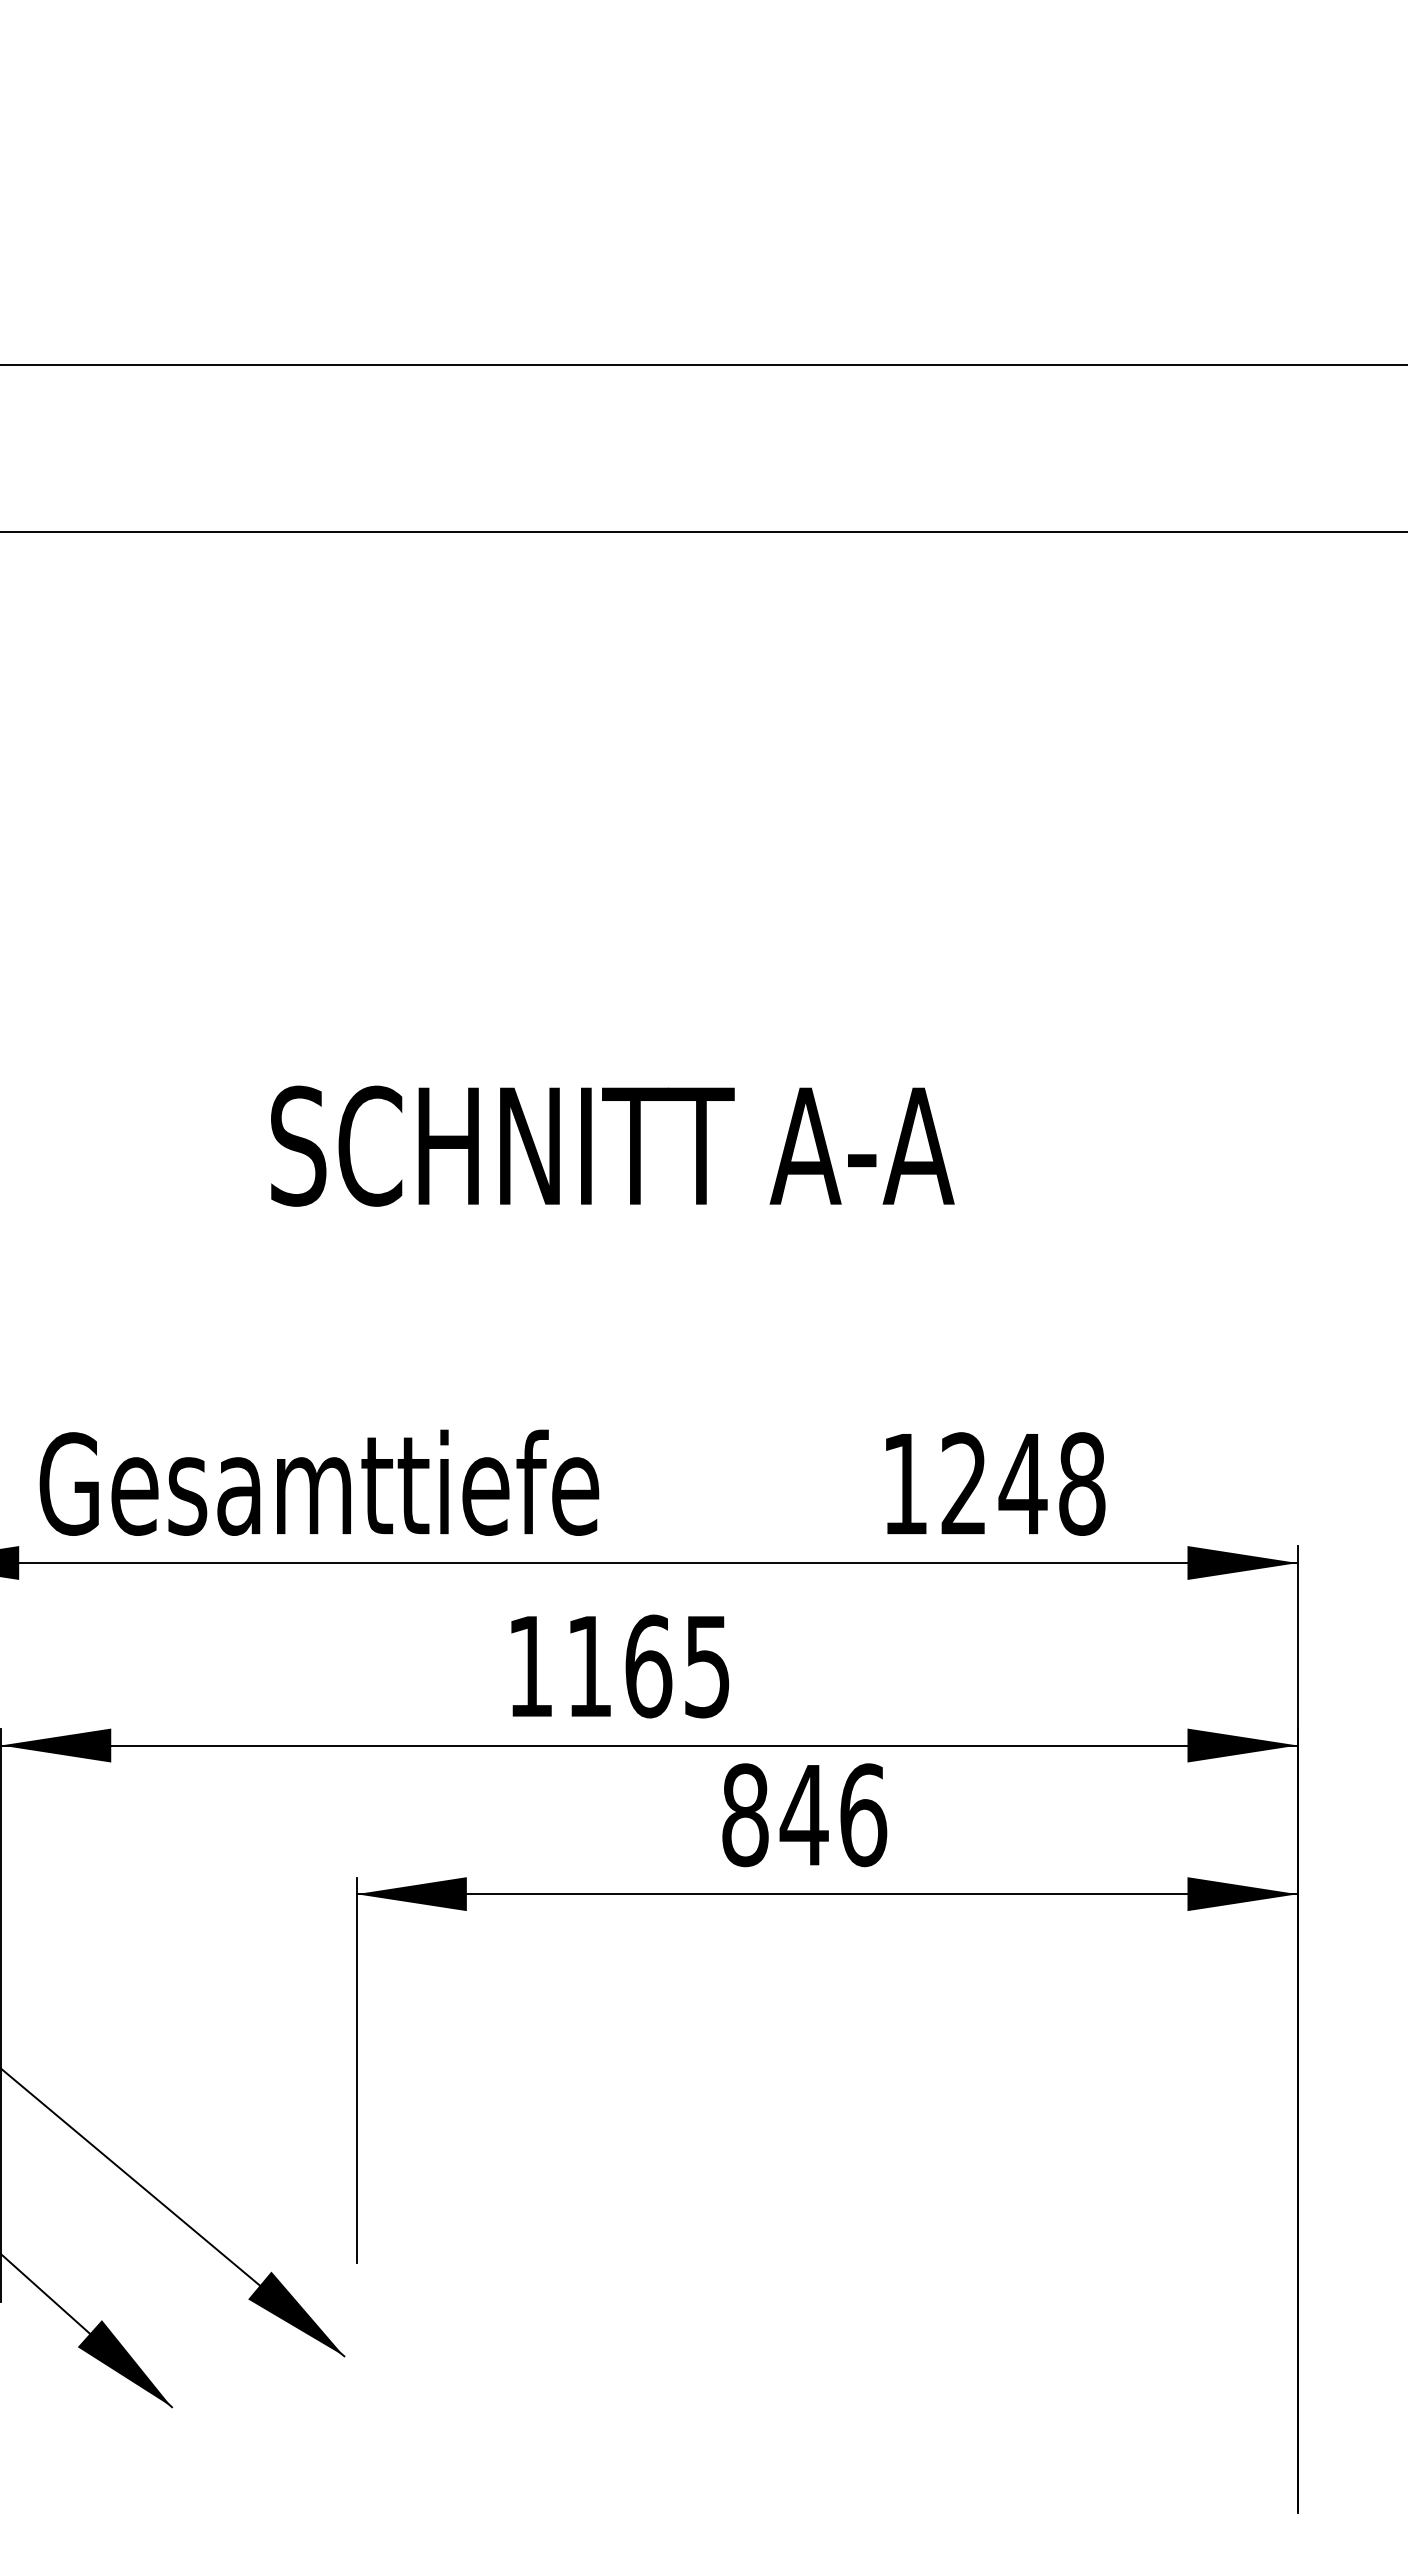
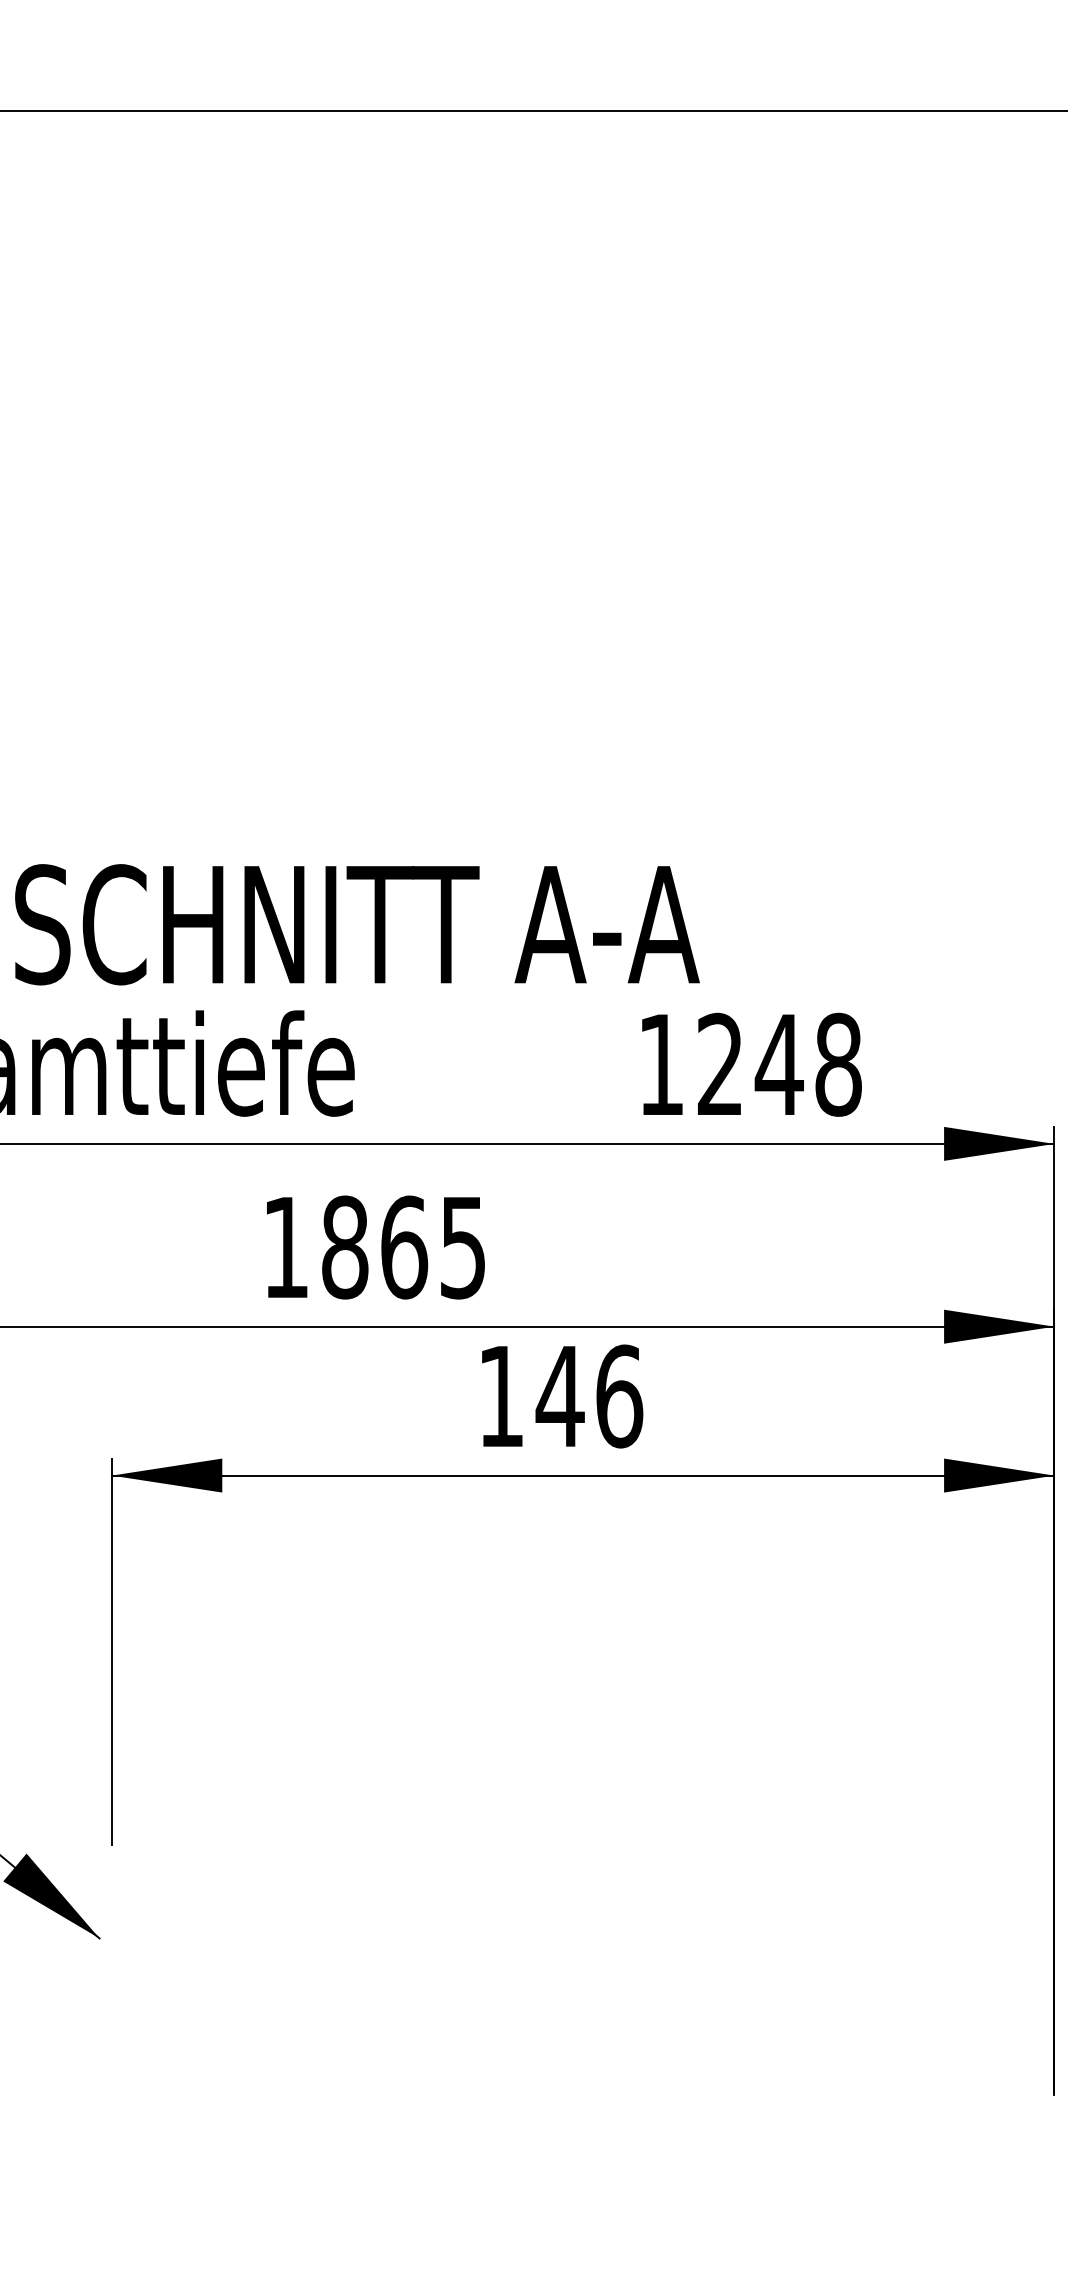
text: (612, 1145) -> (357, 924), moved
text: (589, 1666) -> (345, 1247), 1165 -> 1865
text: (745, 1815) -> (501, 1396), 846 -> 146

